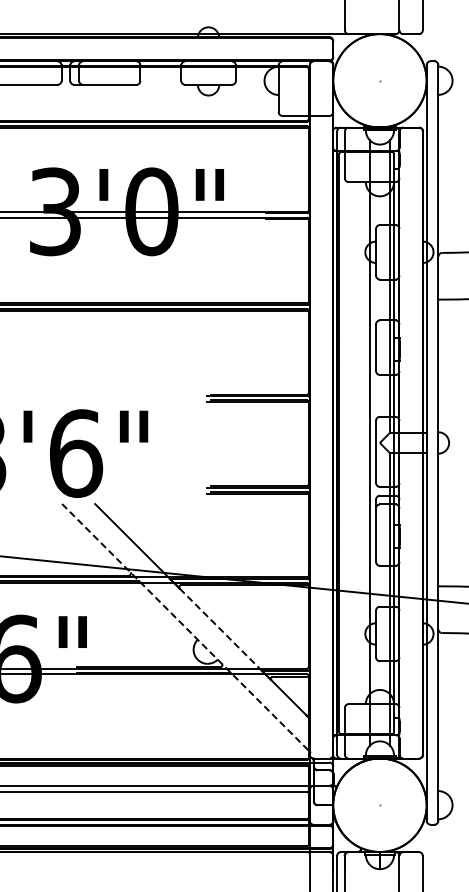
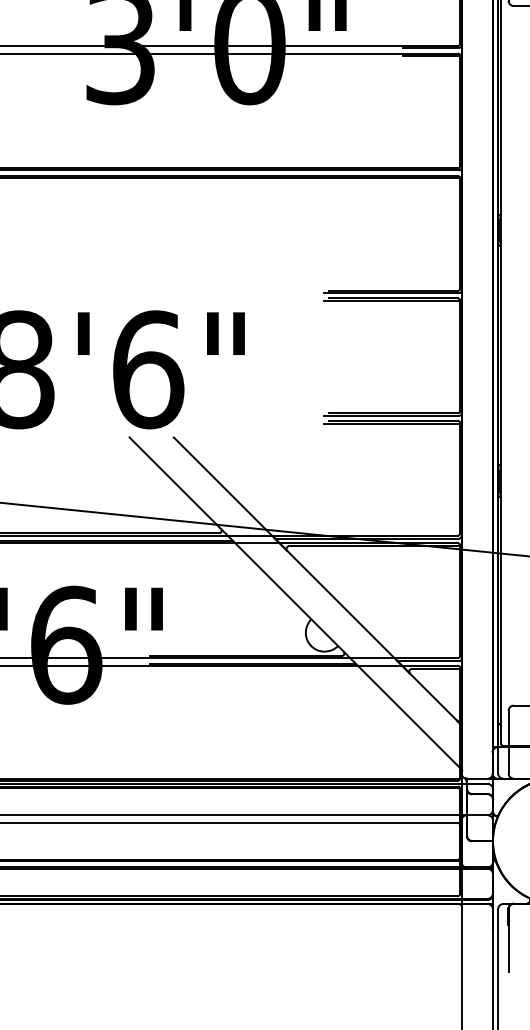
line: (186, 628) -> (296, 604), dashed -> solid
line: (220, 629) -> (341, 605), dashed -> solid

